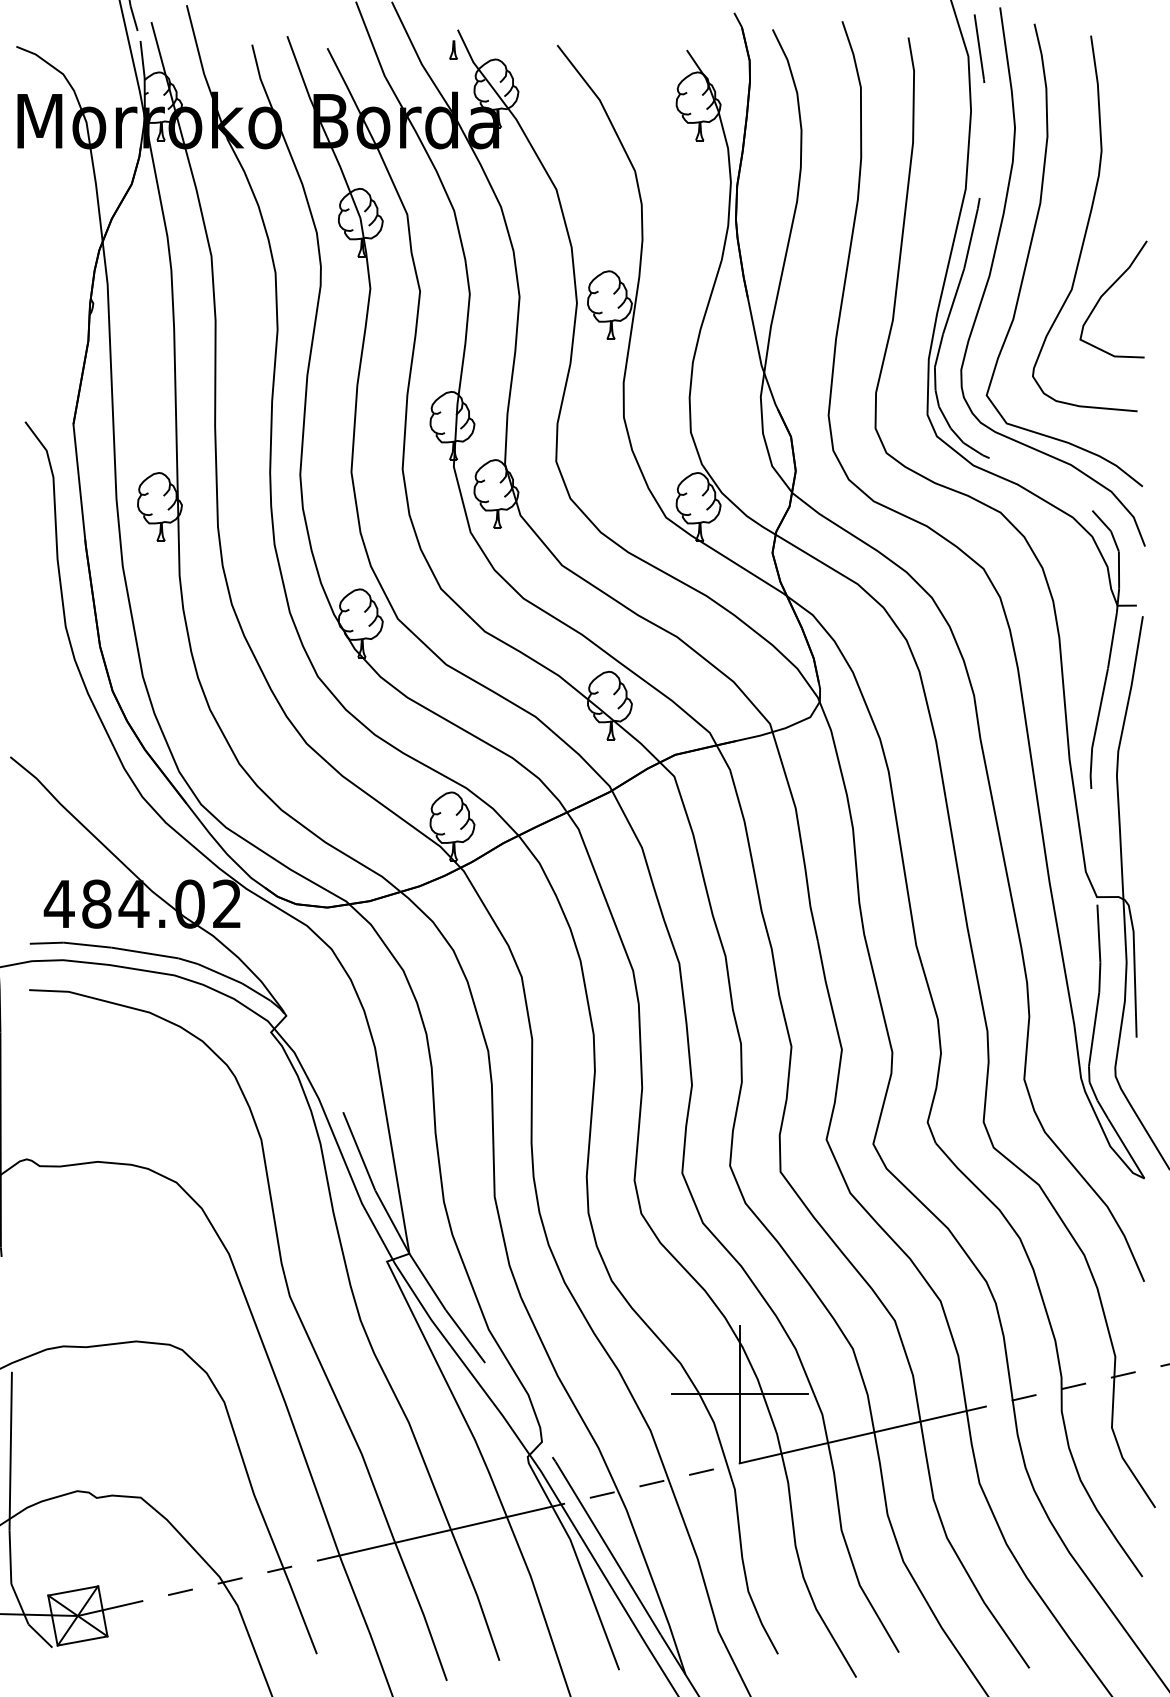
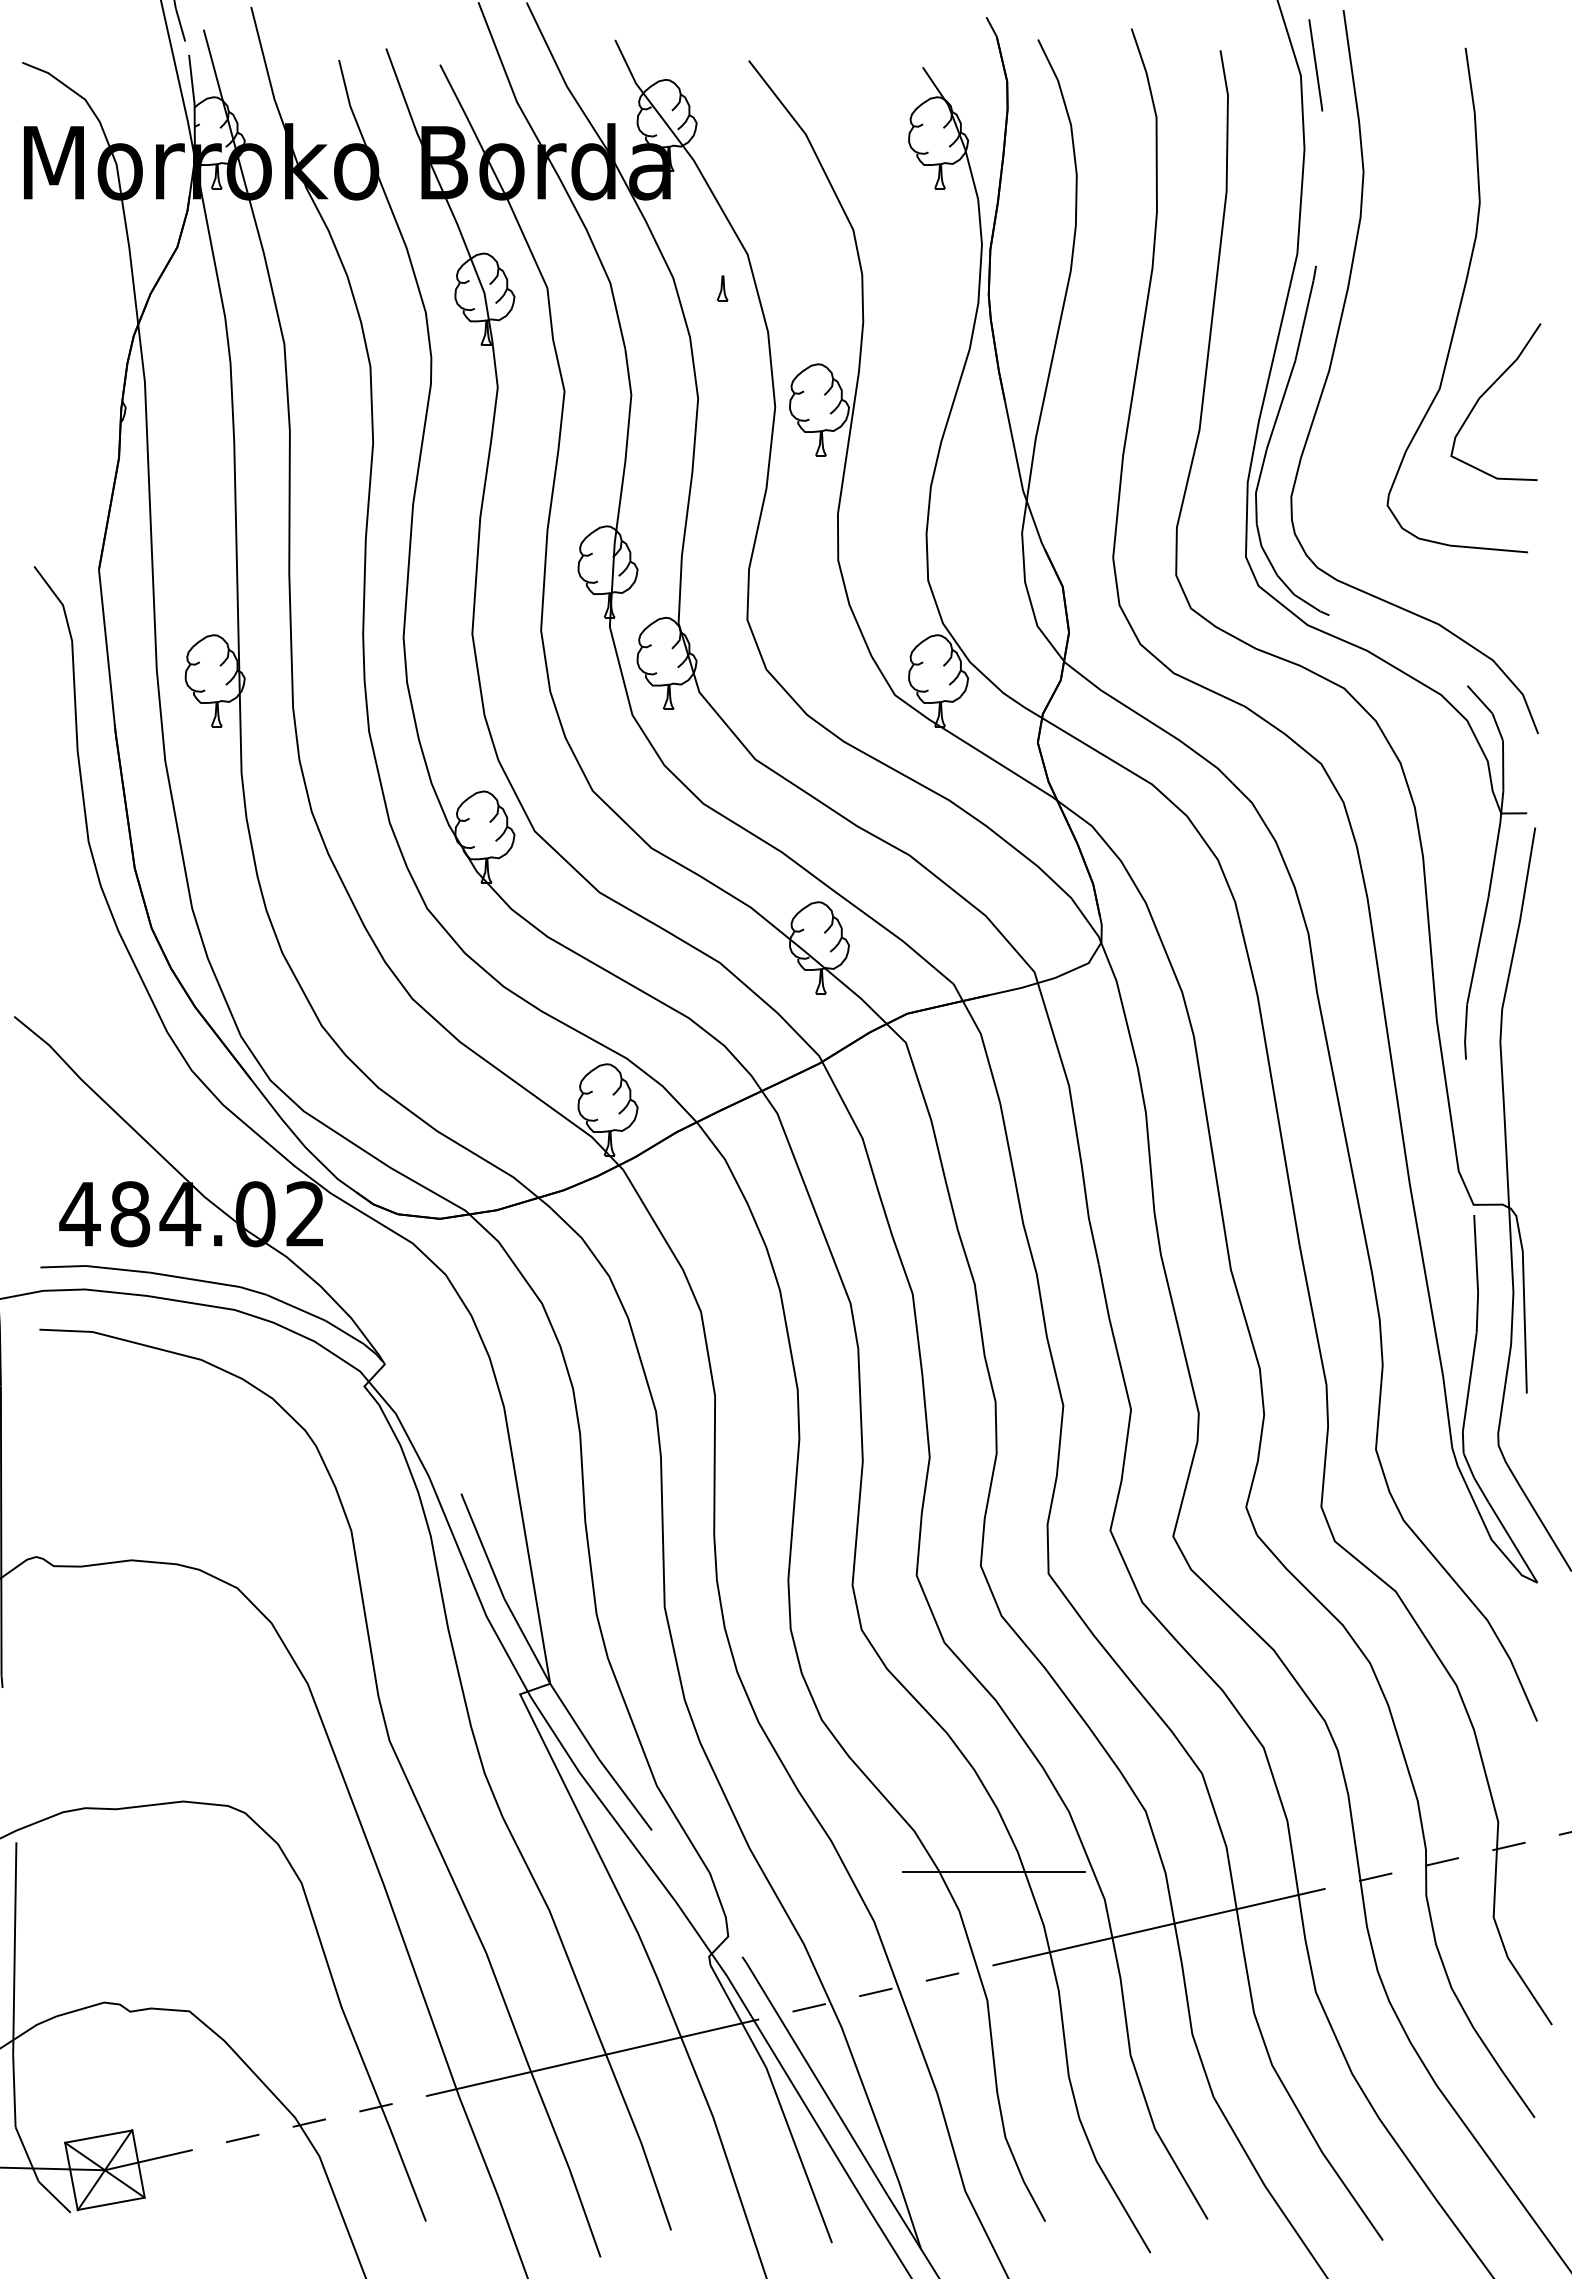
part: (453, 50) -> (722, 288), moved
curve: (1030, 249) -> (1384, 334), removed
line: (740, 1394) -> (994, 1872), removed

